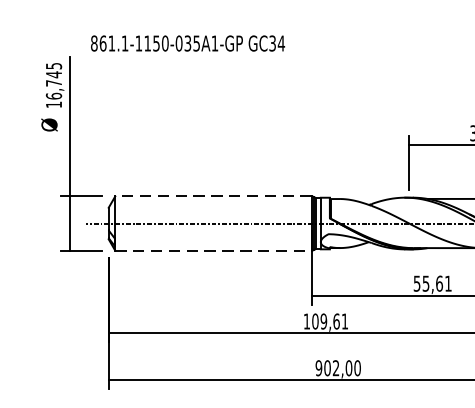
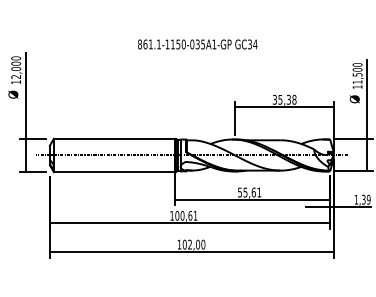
text: (187, 43) -> (197, 44), moved
text: (54, 80) -> (16, 67), 16,745 -> 12,000
line: (213, 196) -> (114, 138), dashed -> solid
line: (213, 251) -> (114, 172), dashed -> solid
text: (323, 320) -> (182, 215), 109,61 -> 100,61
text: (318, 367) -> (179, 244), 902,00 -> 102,00

